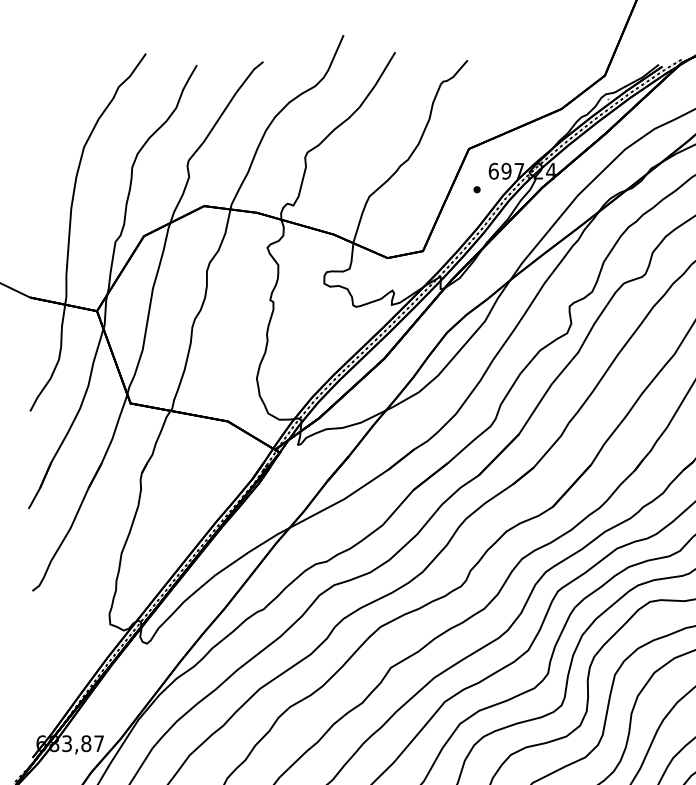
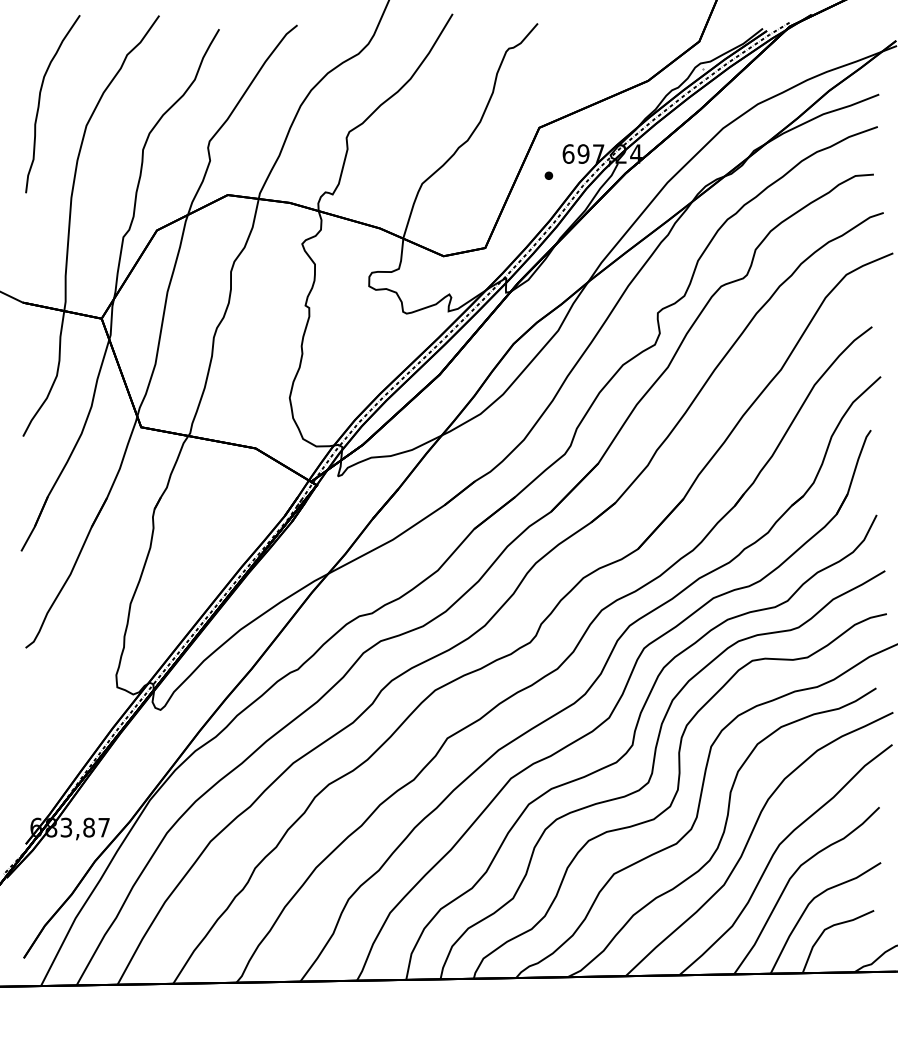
curve: (45, 126) -> (40, 101), added

